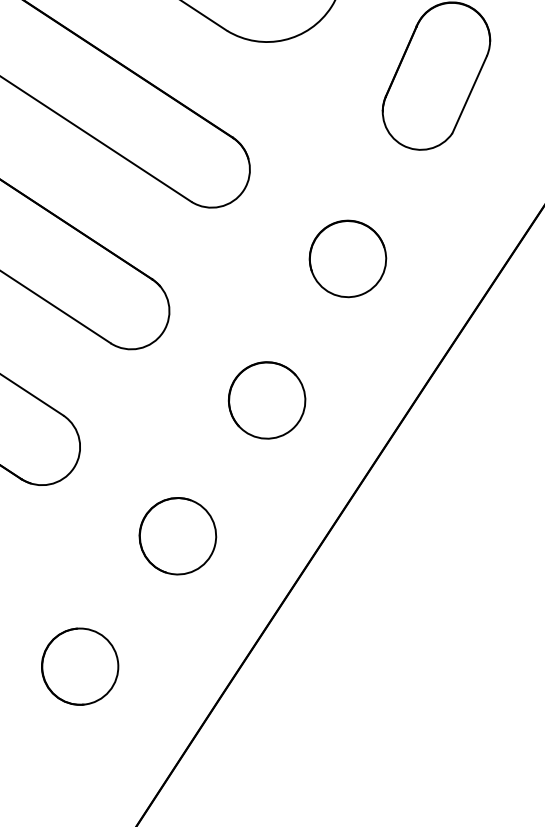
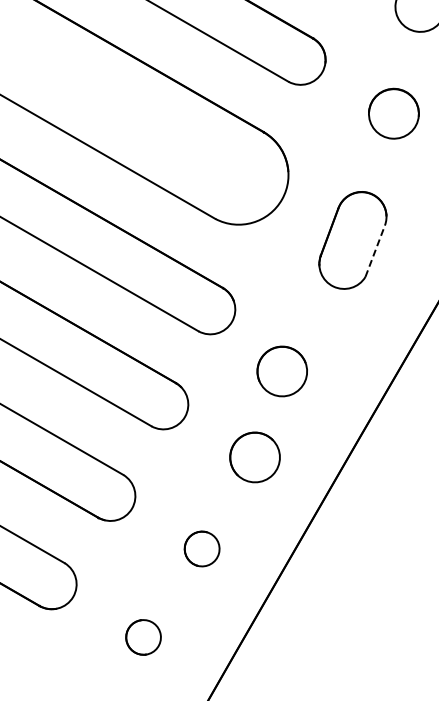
line: (470, 93) -> (375, 250), solid -> dashed
part: (346, 258) -> (281, 371), moved
part: (176, 535) -> (201, 548), size x0.7
part: (80, 666) -> (143, 637), size x0.7

